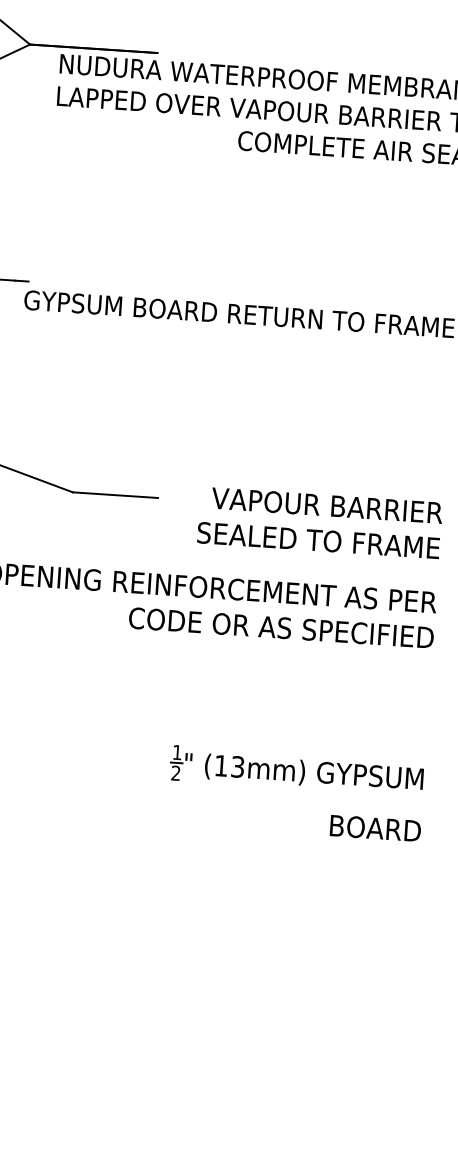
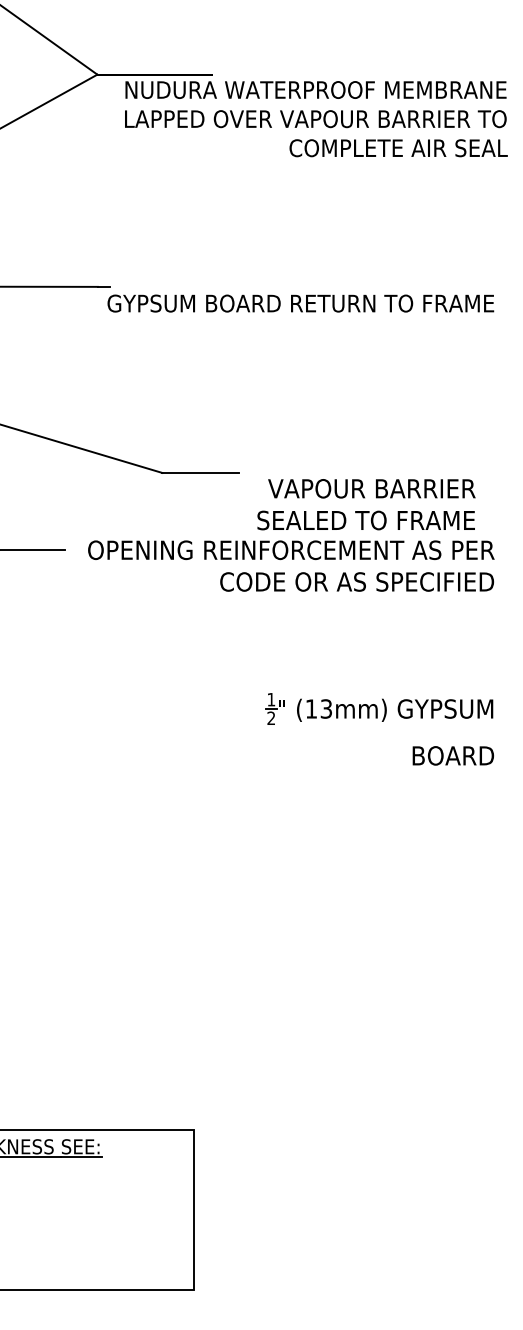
text: (320, 522) -> (366, 504), moved

